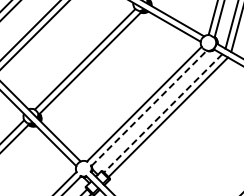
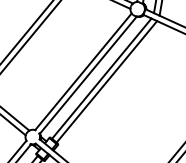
line: (149, 108) -> (88, 75), dashed -> solid
line: (163, 113) -> (102, 78), dashed -> solid

